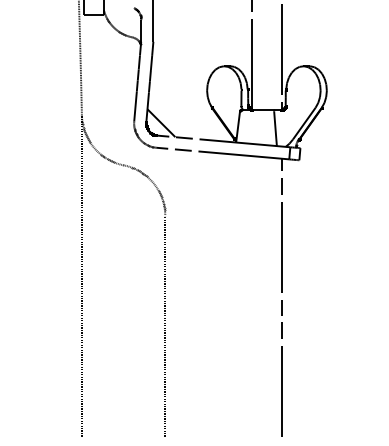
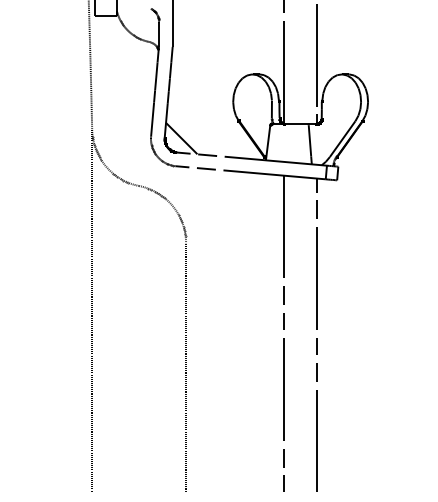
line: (252, 296) -> (284, 333), added

